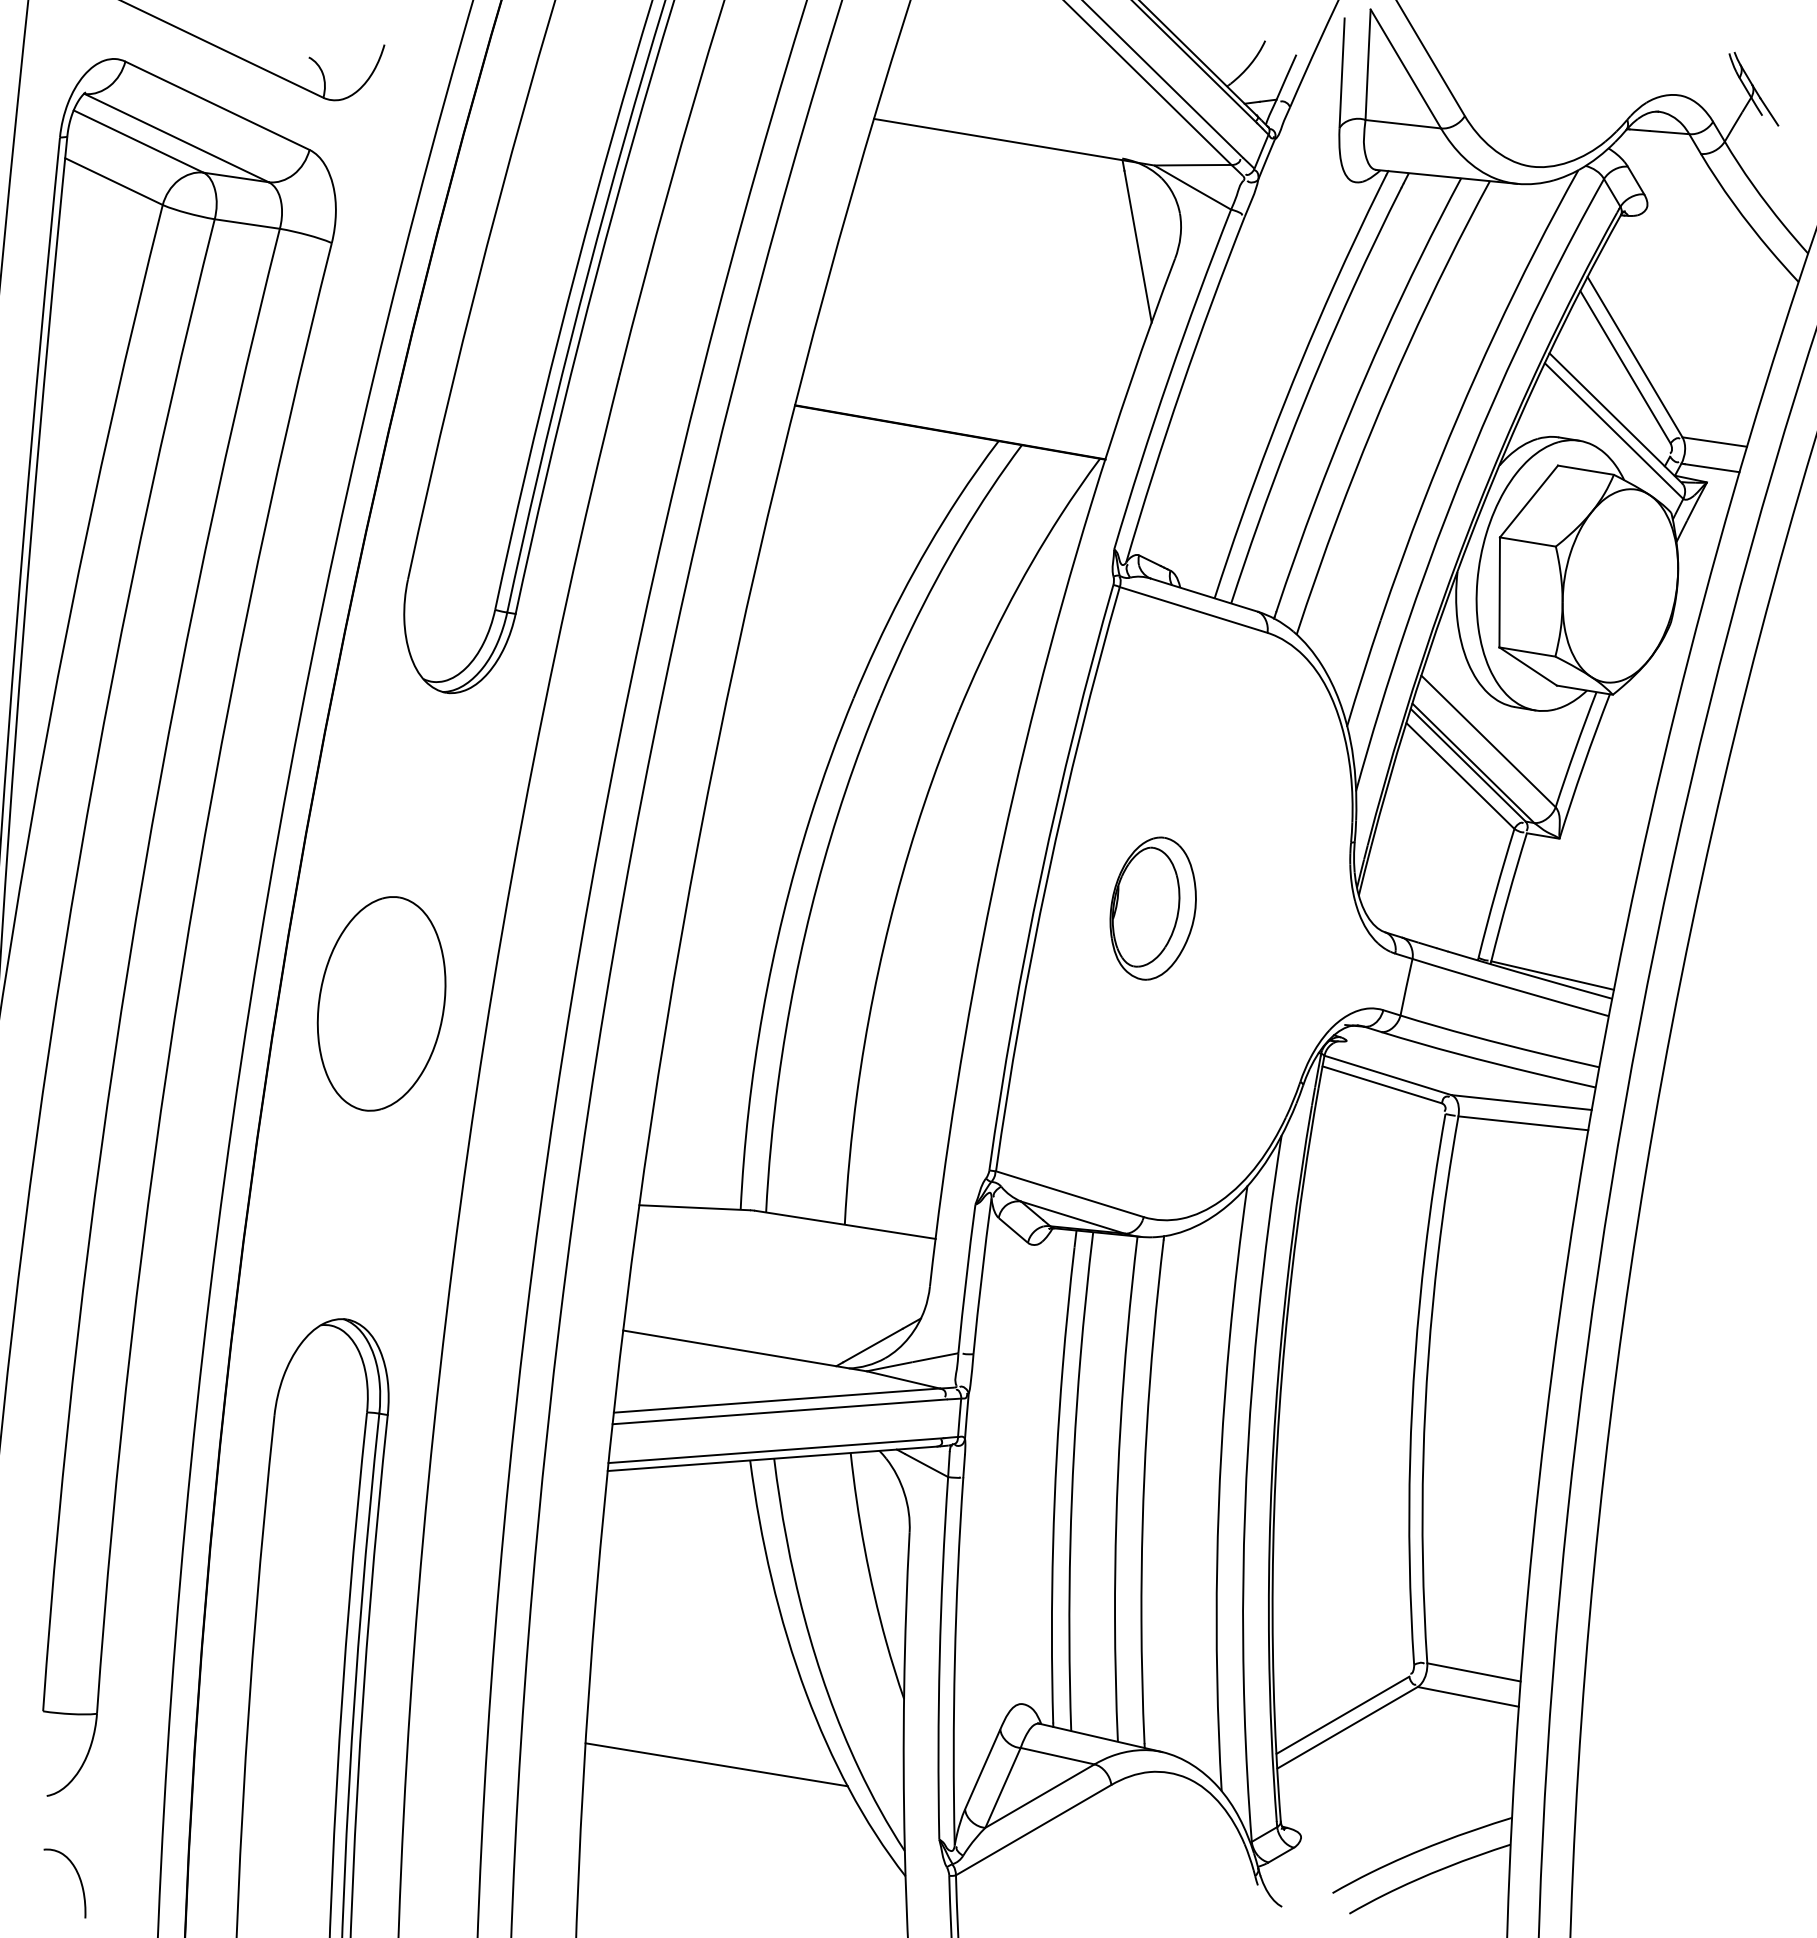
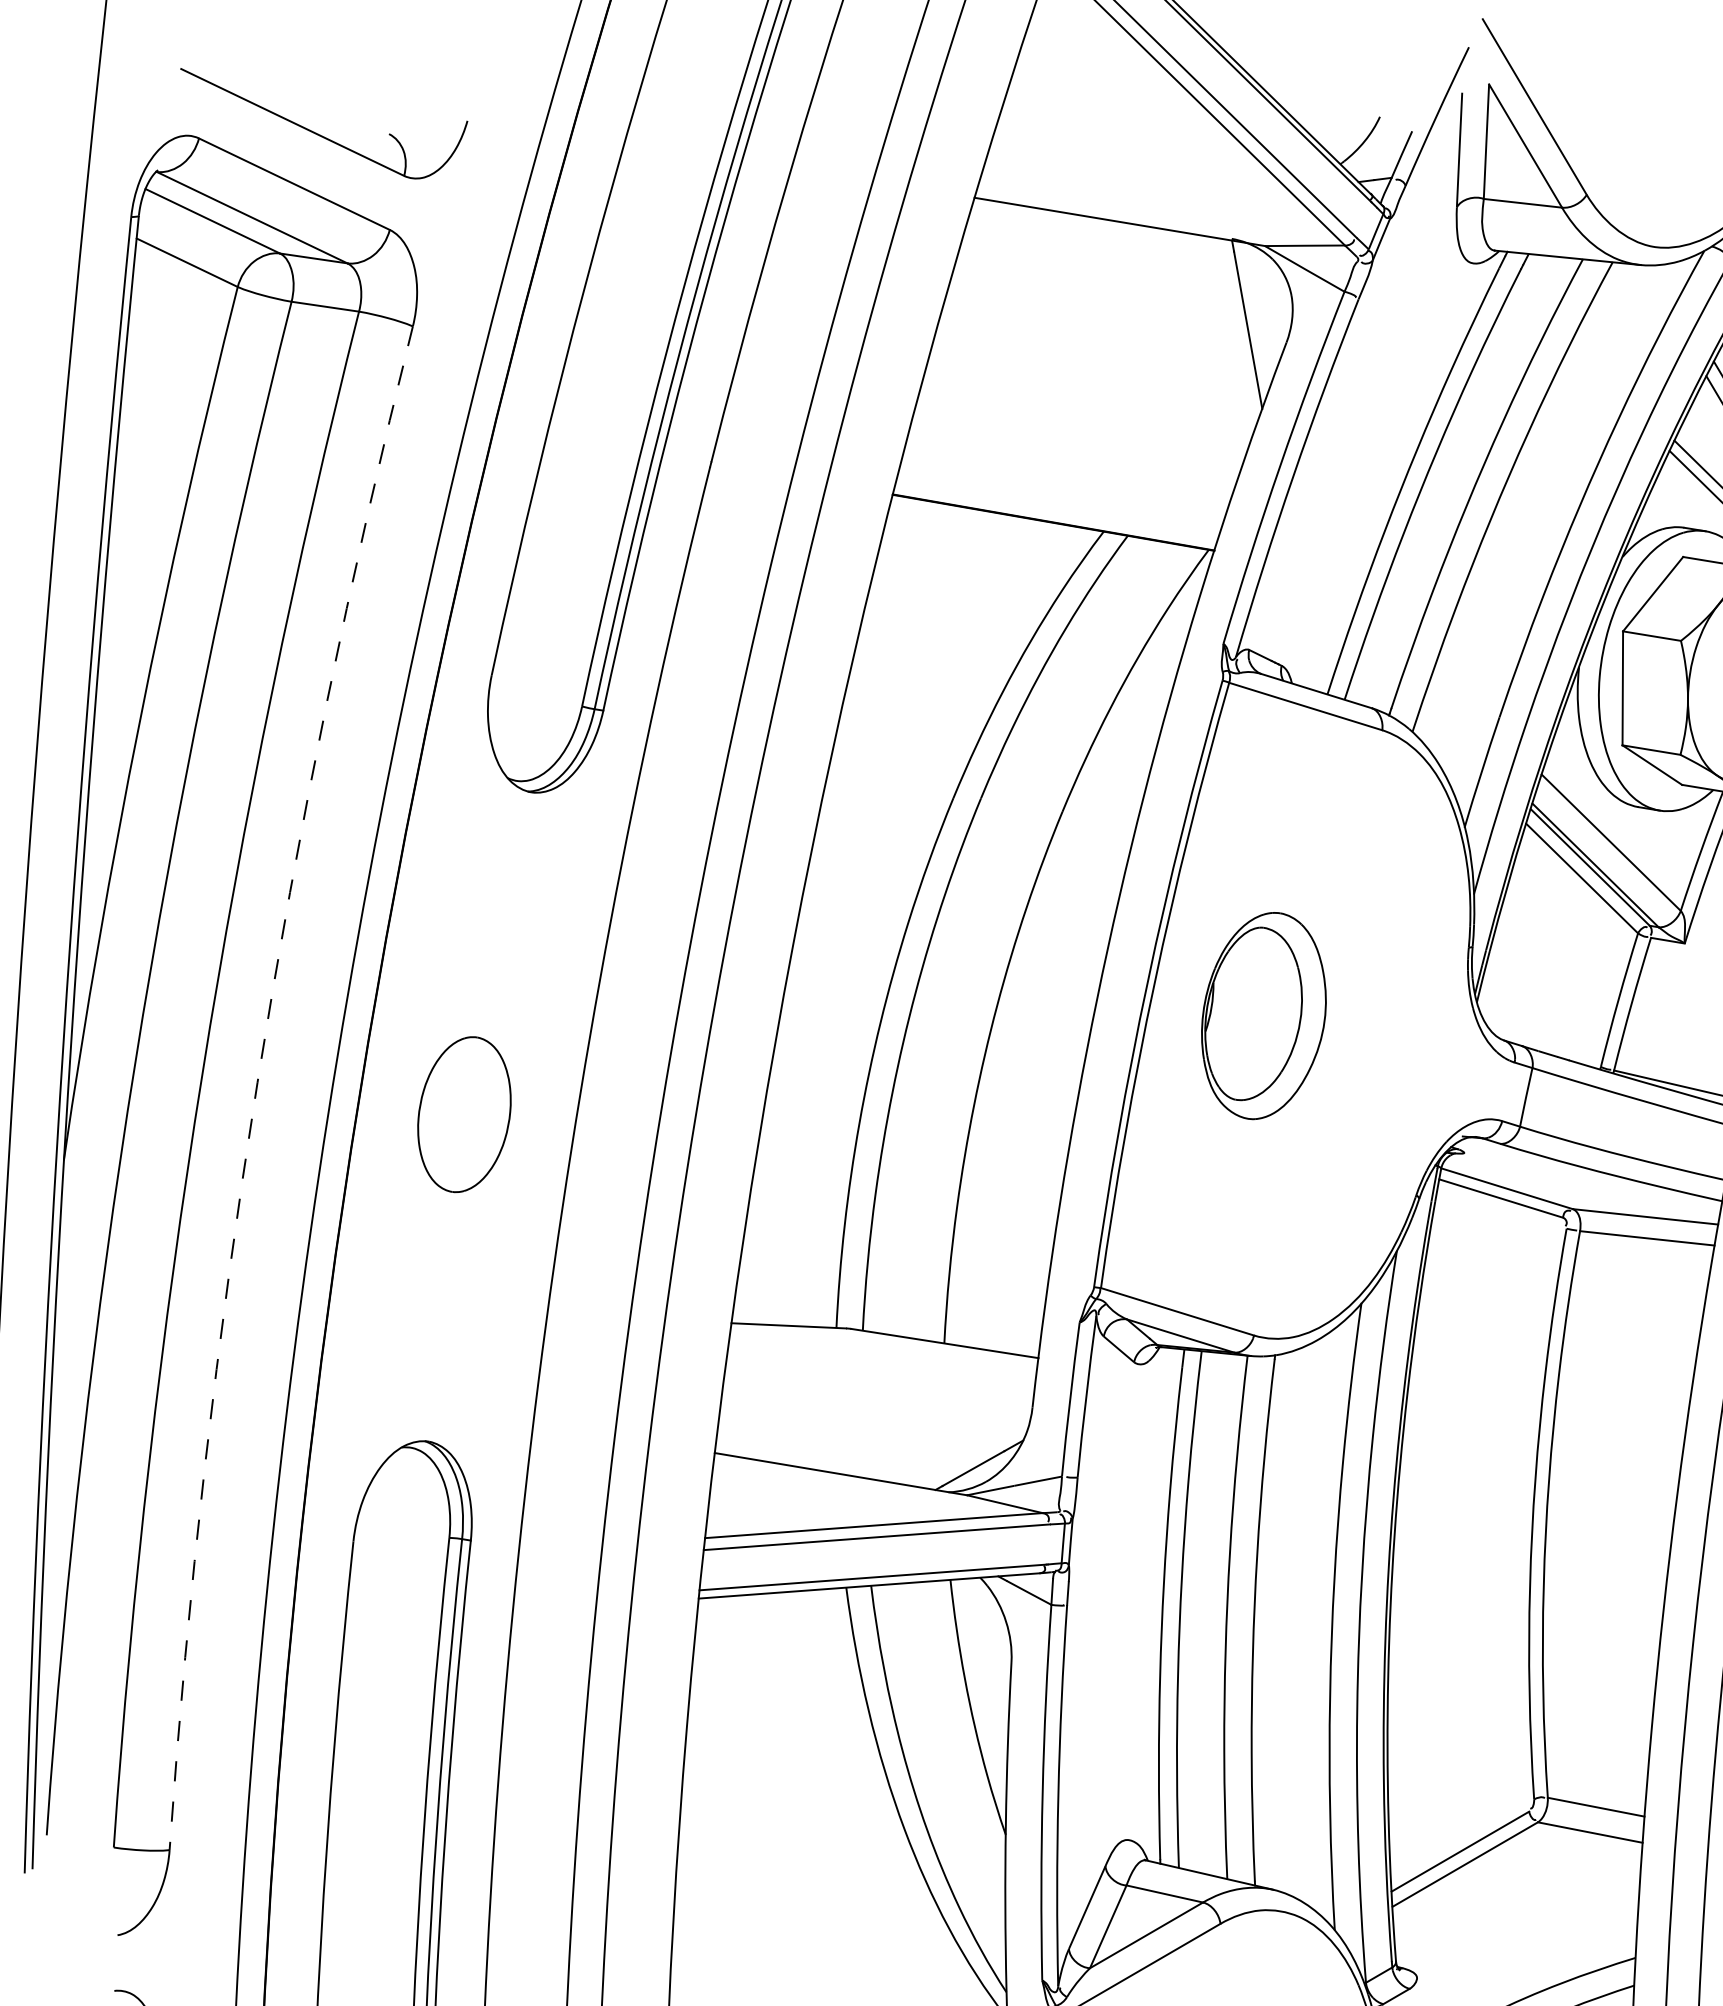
part: (1152, 908) -> (1263, 1015), size x1.4
arc: (181, 973) -> (257, 1083), solid -> dashed
part: (381, 1003) -> (464, 1114), size x0.7
line: (716, 1764) -> (811, 1902), removed

